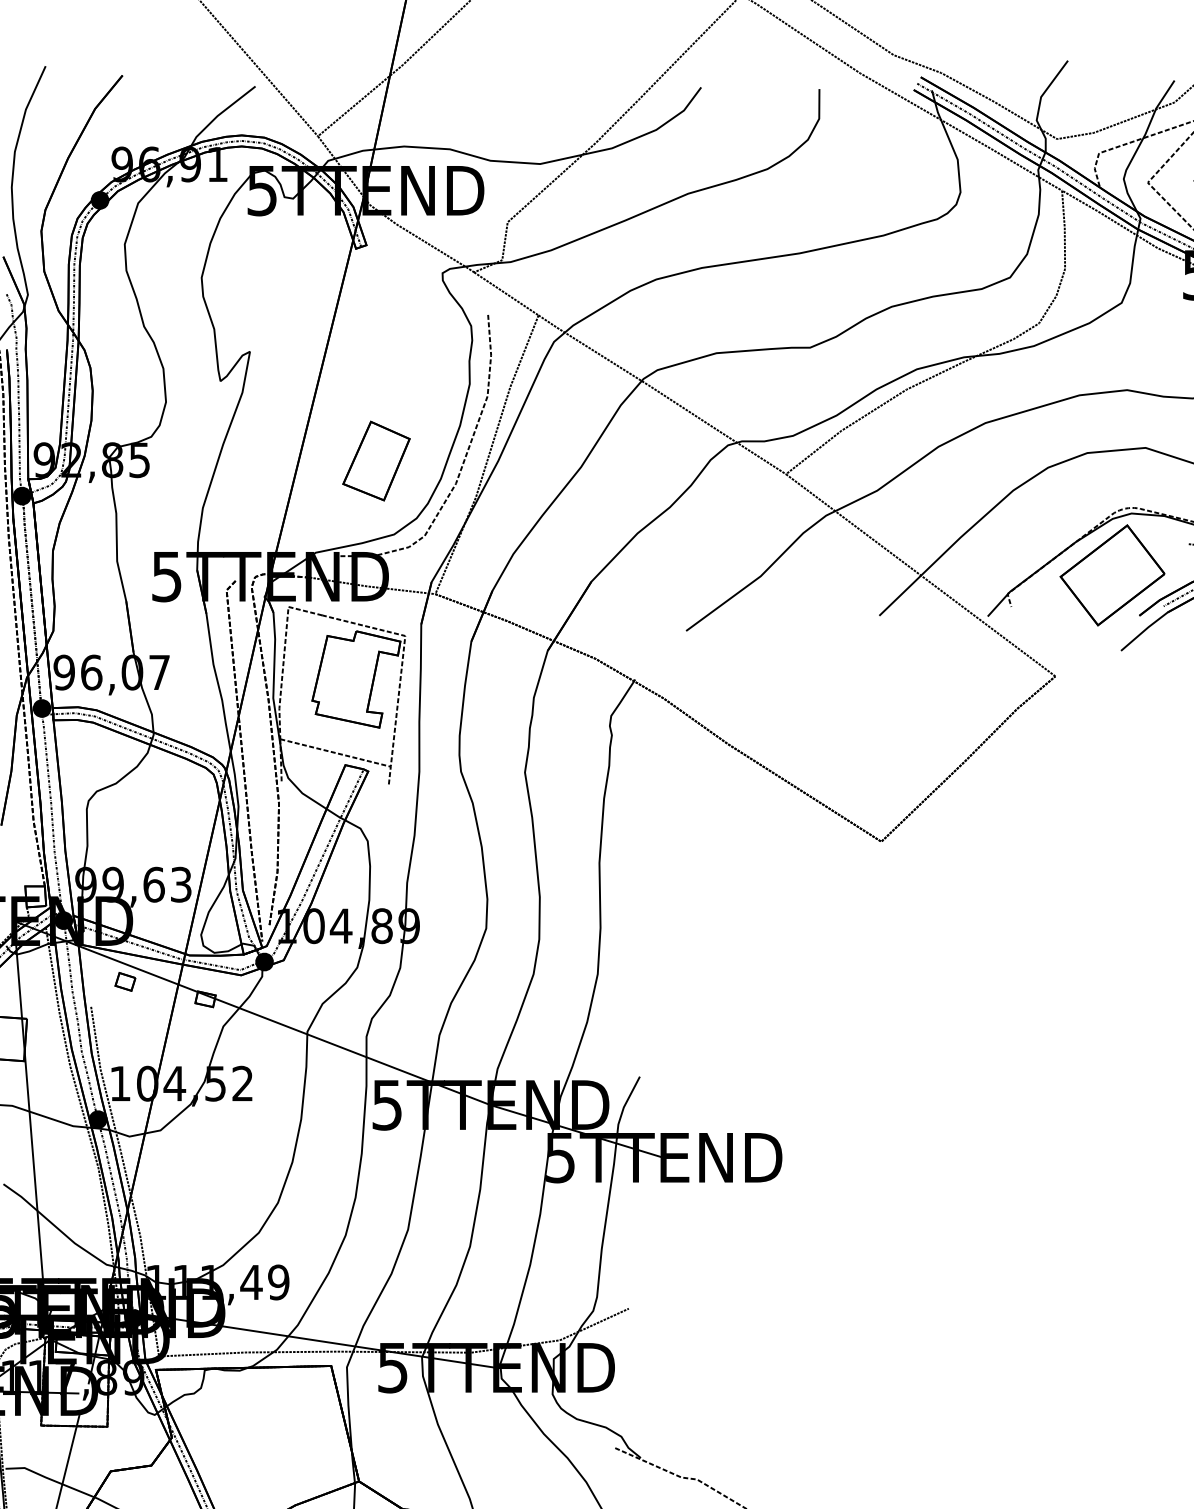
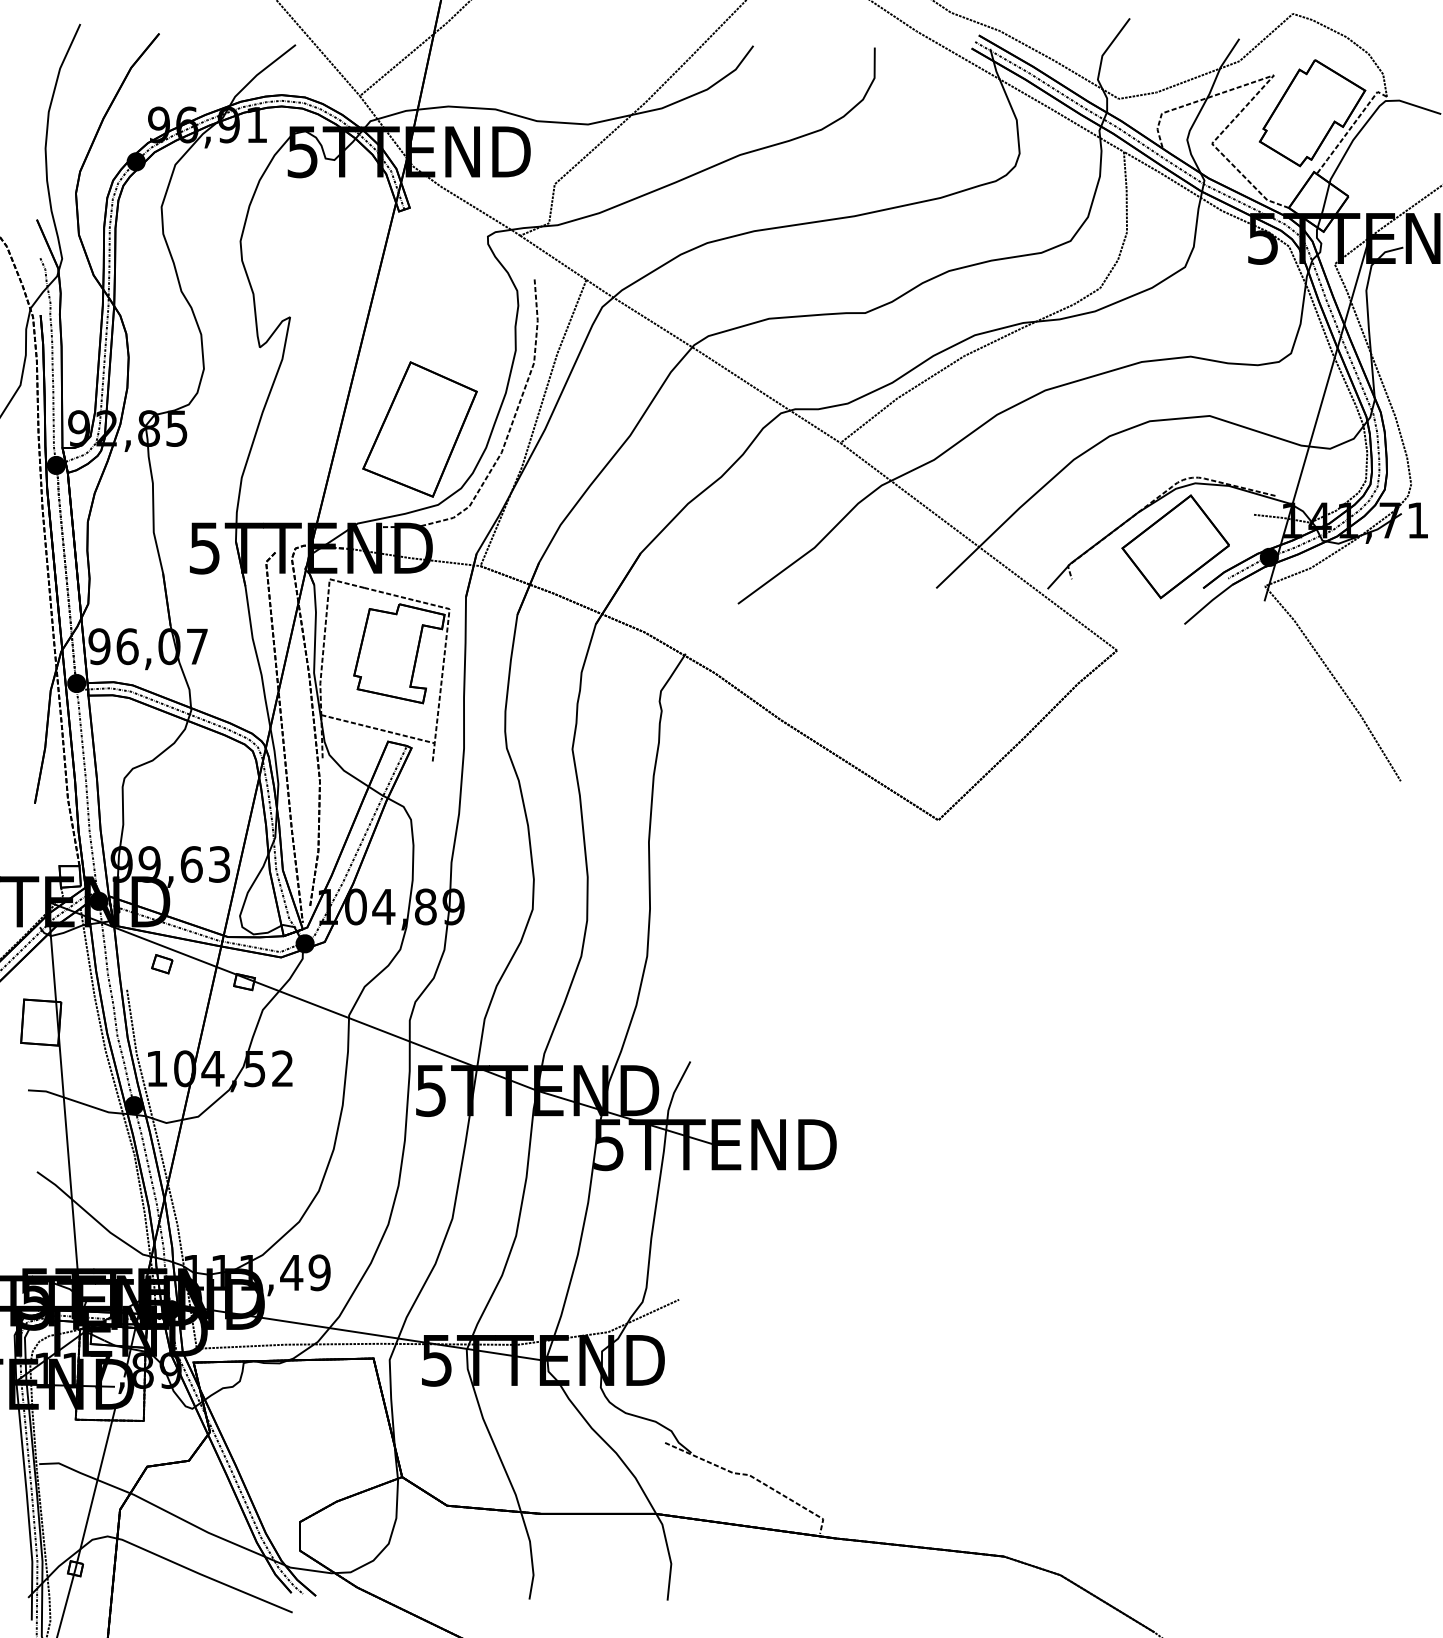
part: (375, 461) -> (419, 429), size x1.67

